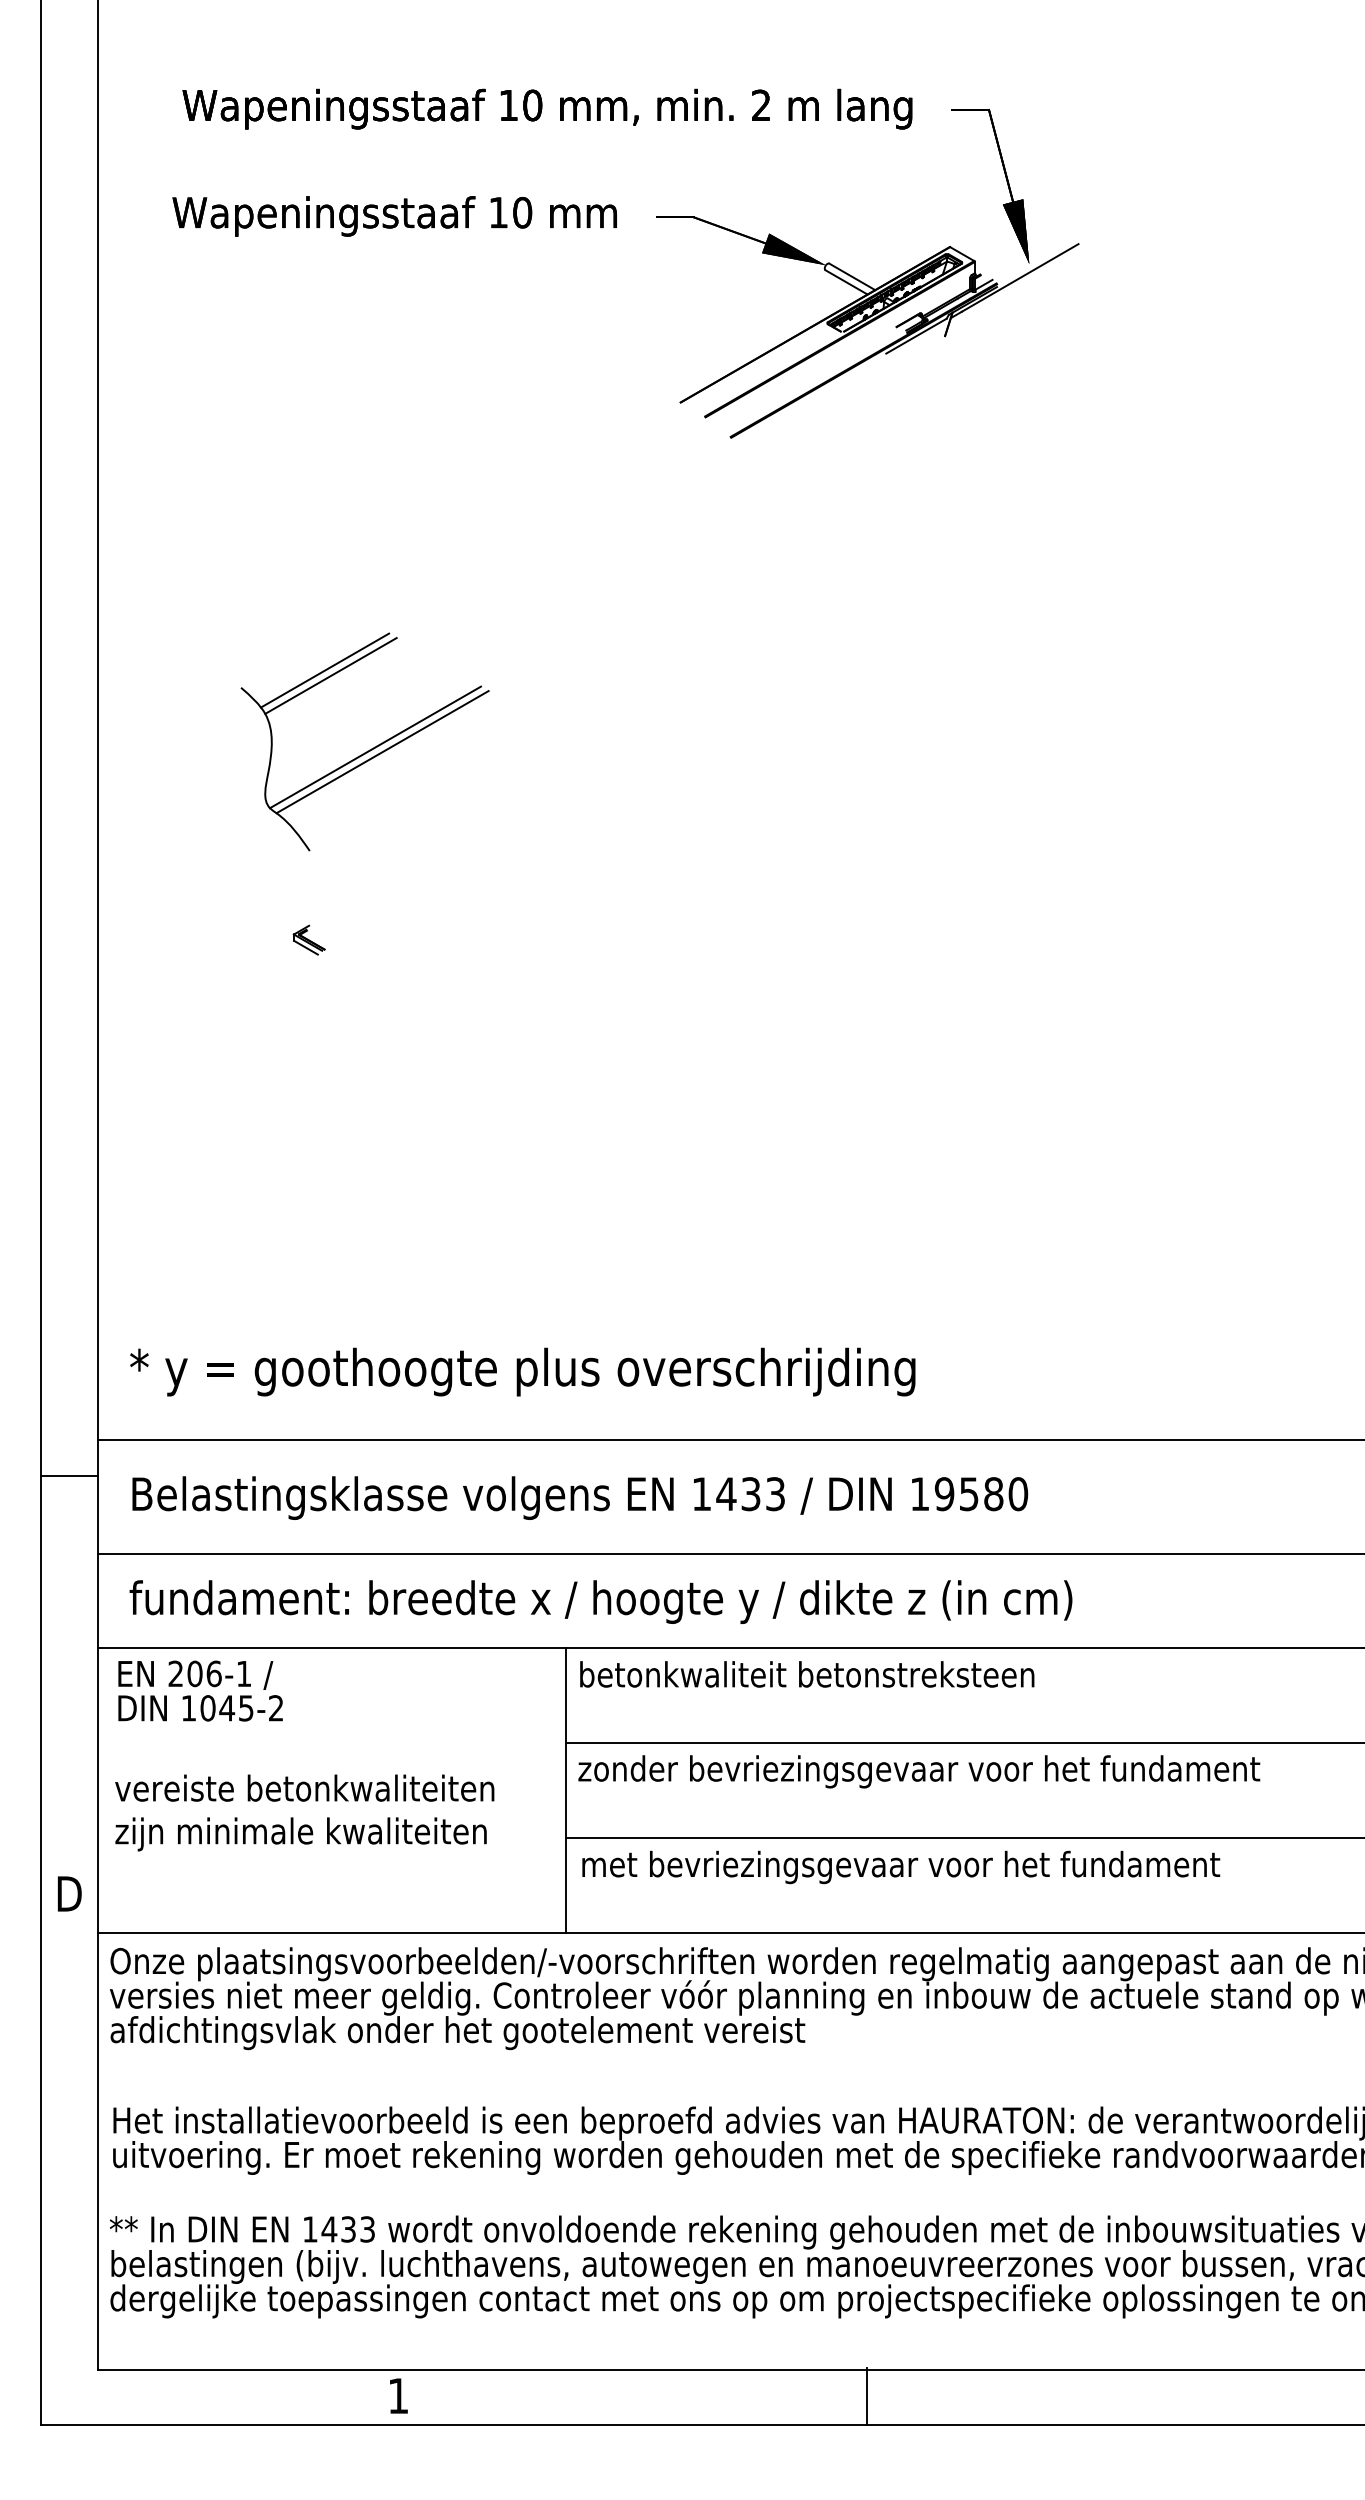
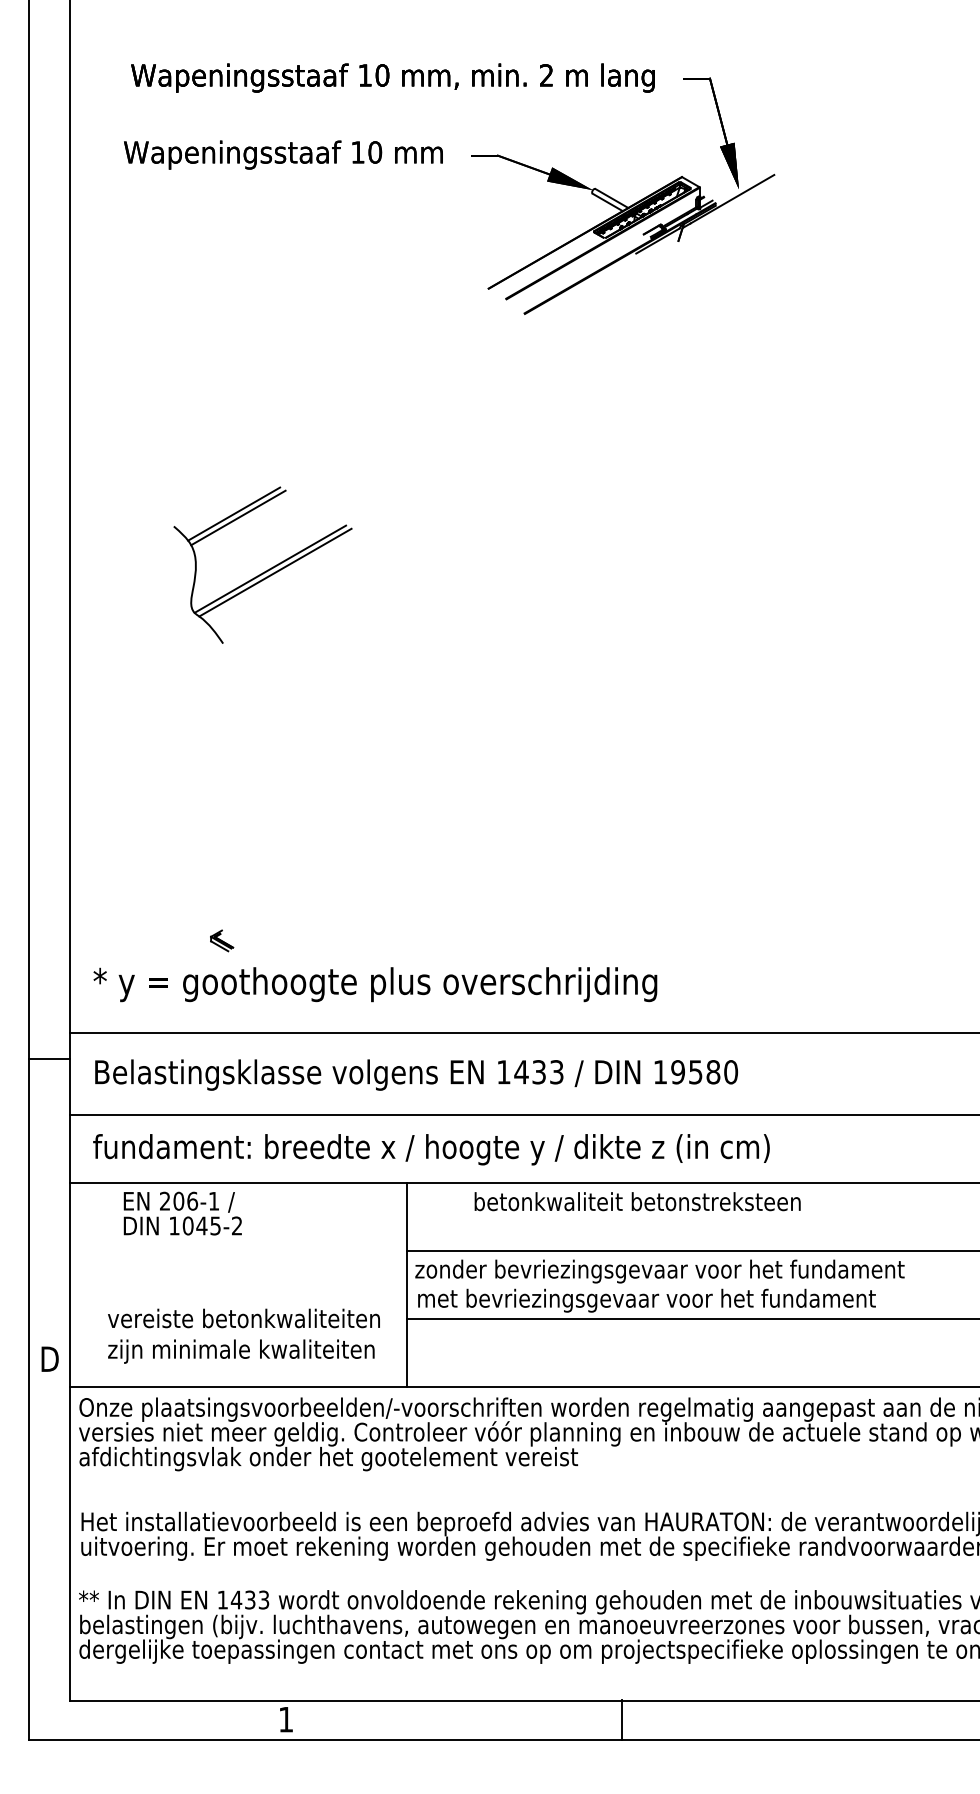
part: (369, 749) -> (266, 570), moved
part: (308, 939) -> (221, 940), moved
text: (807, 1674) -> (637, 1201), moved
text: (200, 1690) -> (182, 1213), moved
text: (304, 1812) -> (243, 1335), moved
text: (901, 1867) -> (647, 1300), moved

